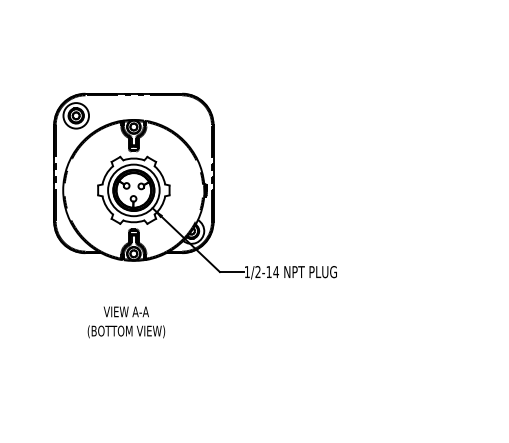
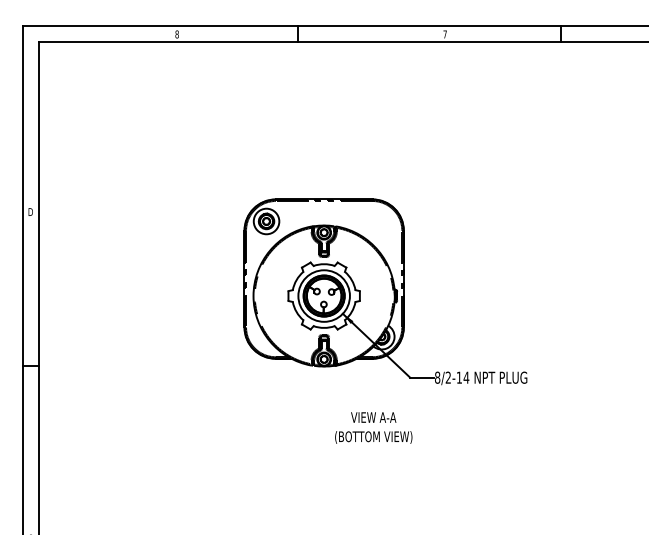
text: (247, 271) -> (437, 377), 1/2-14 -> 8/2-14
text: (126, 321) -> (373, 427), moved

